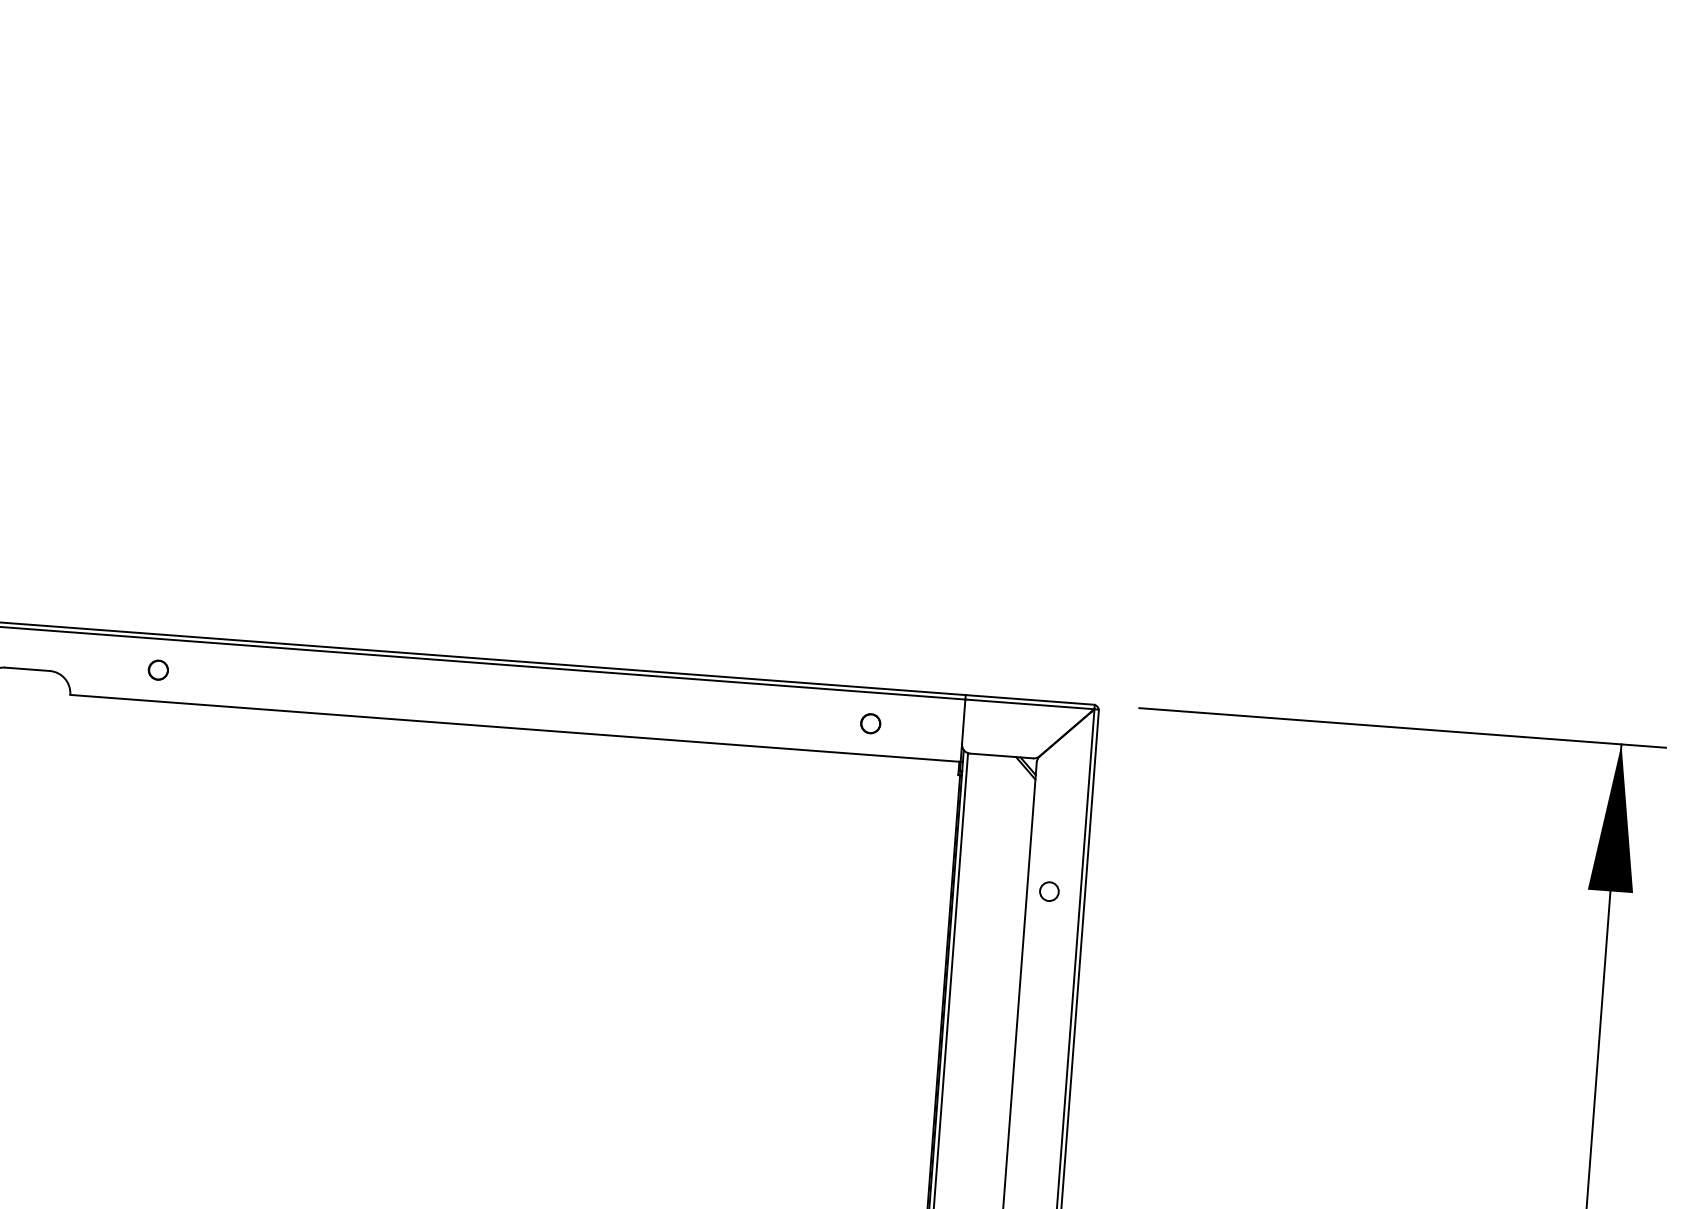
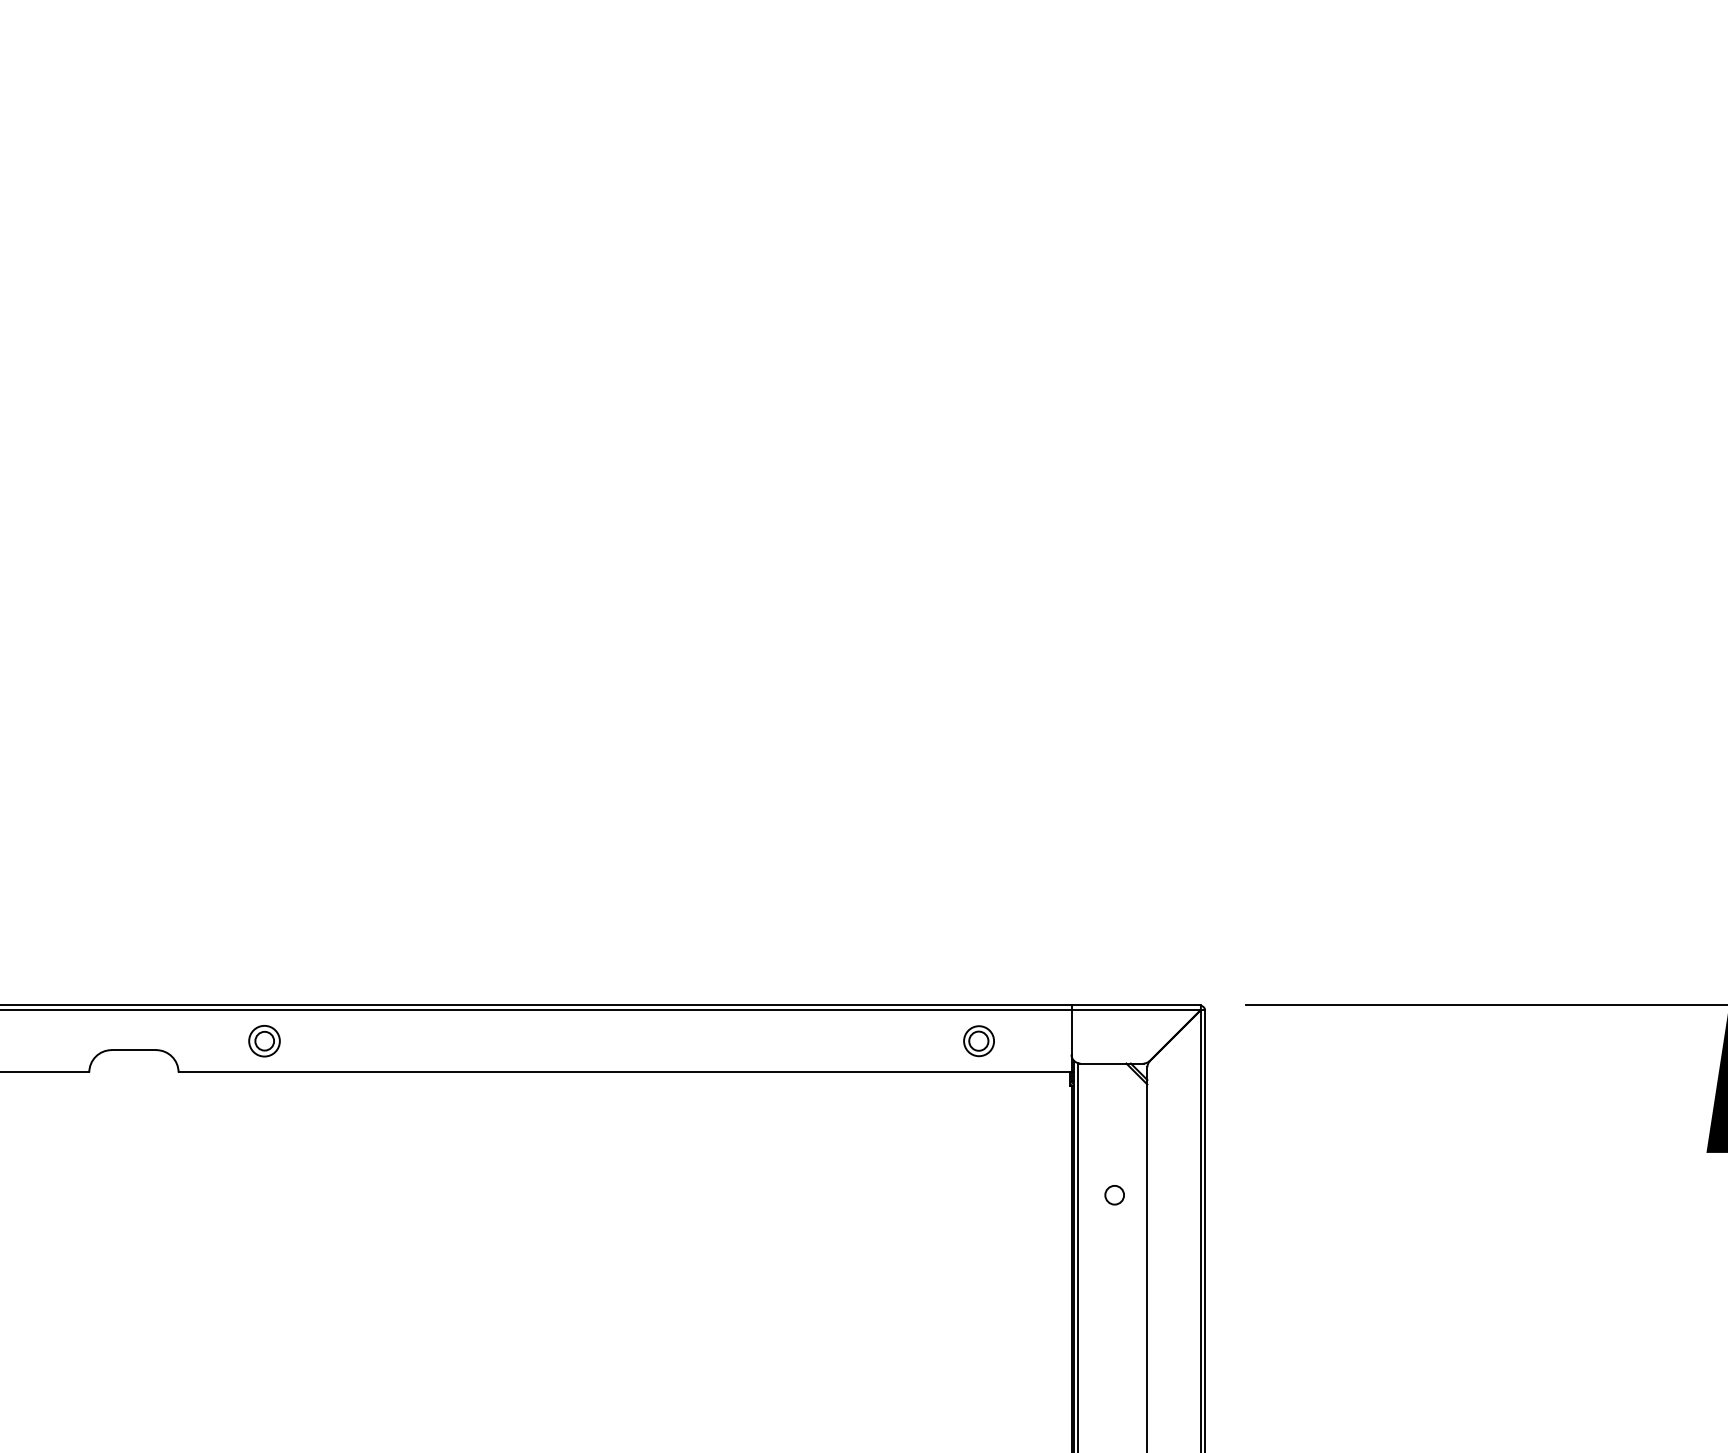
circle: (158, 669) -> (264, 1040), size x1.6
circle: (870, 723) -> (978, 1040), size x1.6
circle: (1049, 891) -> (1114, 1195), moved

